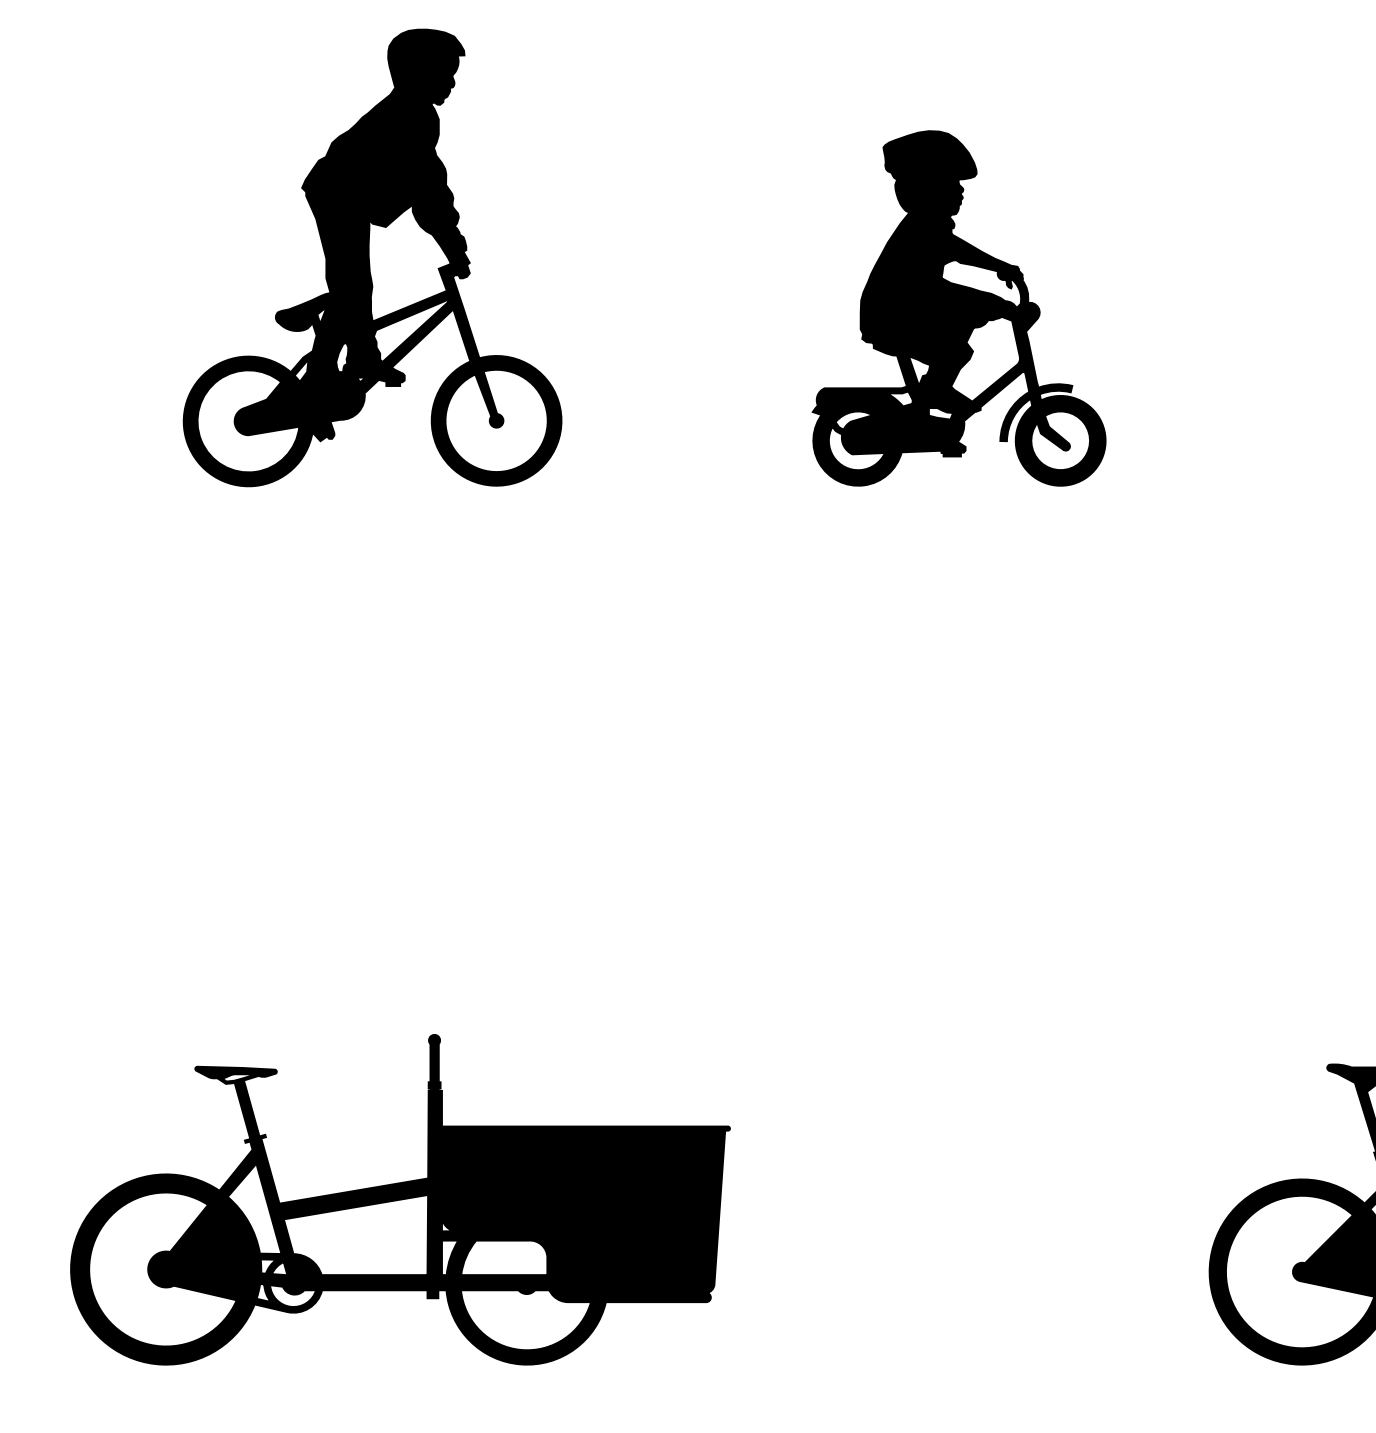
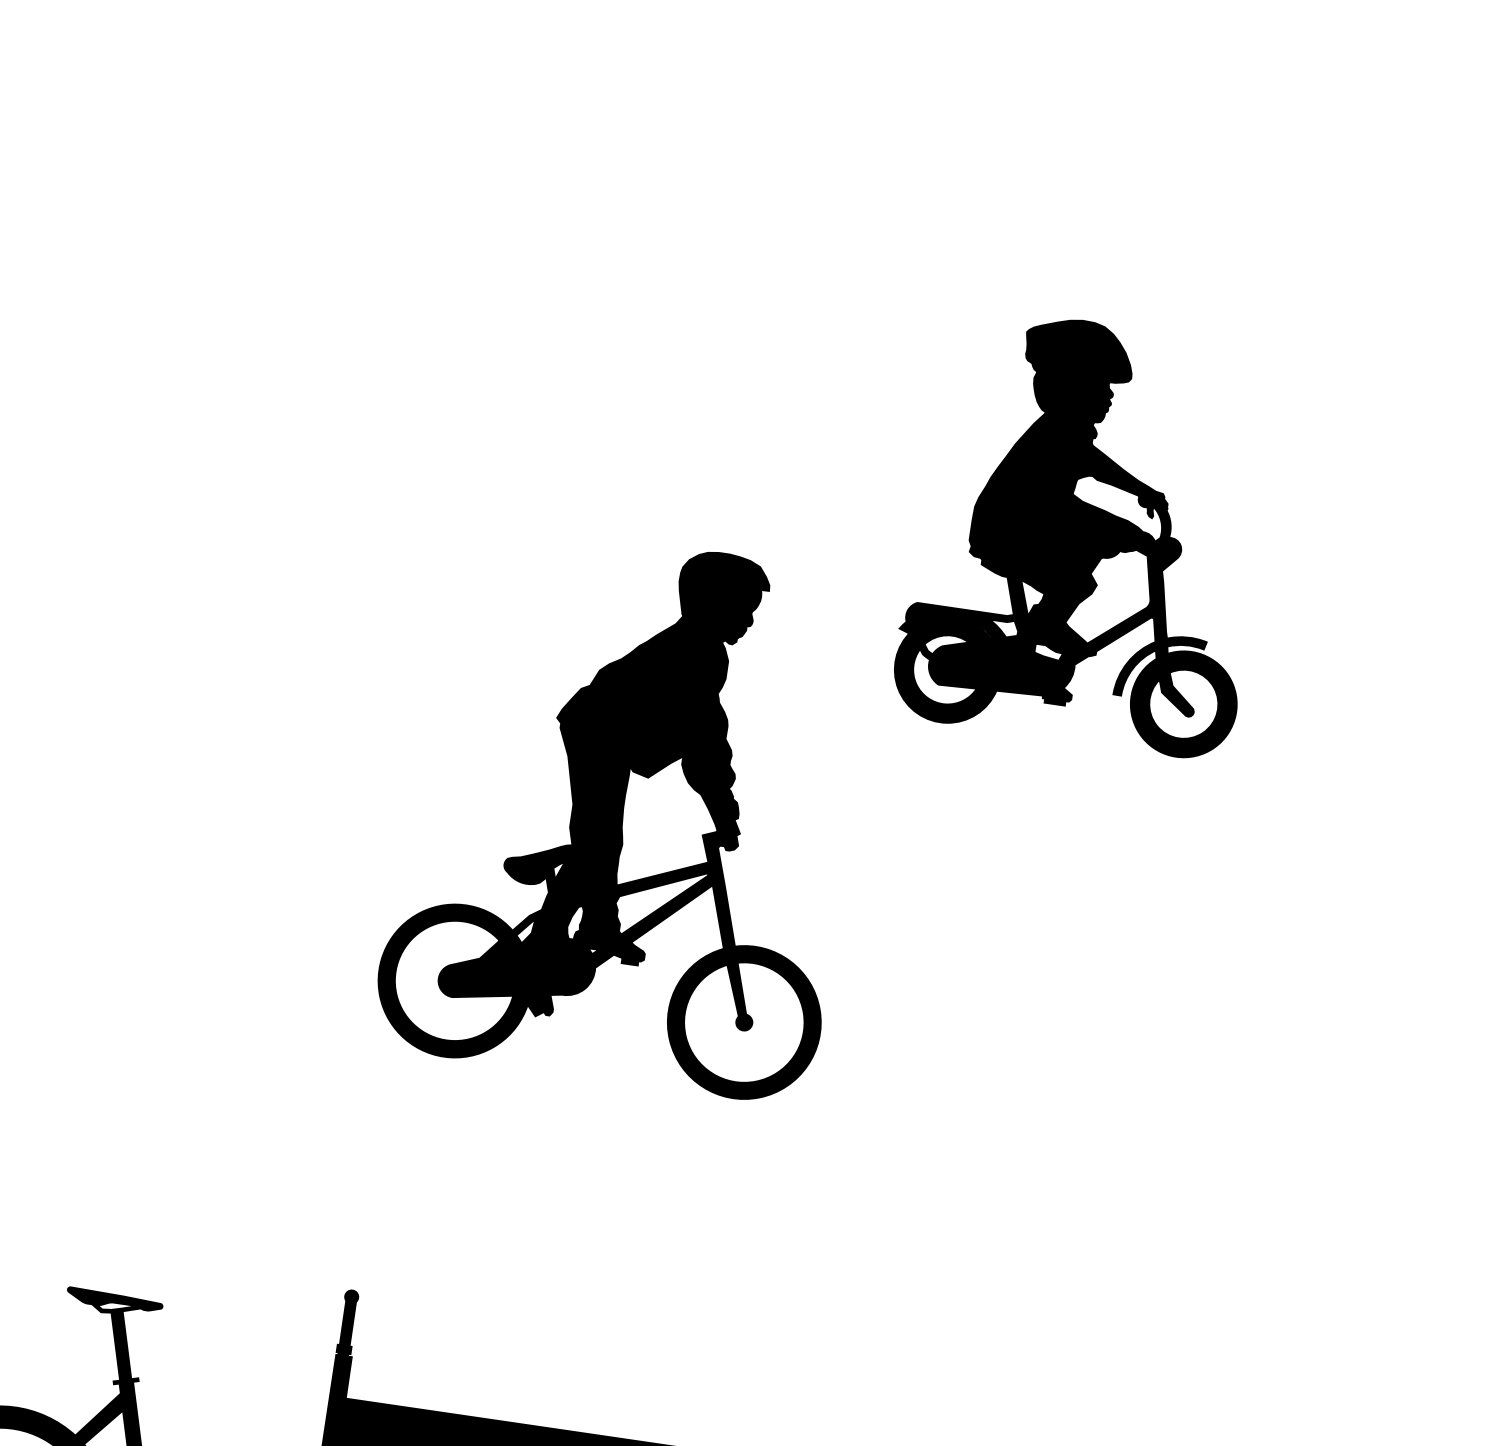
part: (372, 257) -> (627, 810), moved

